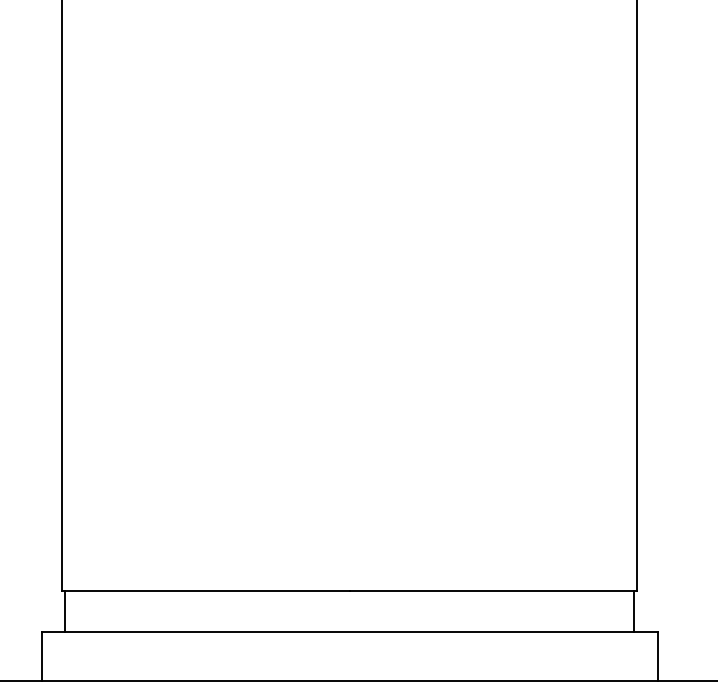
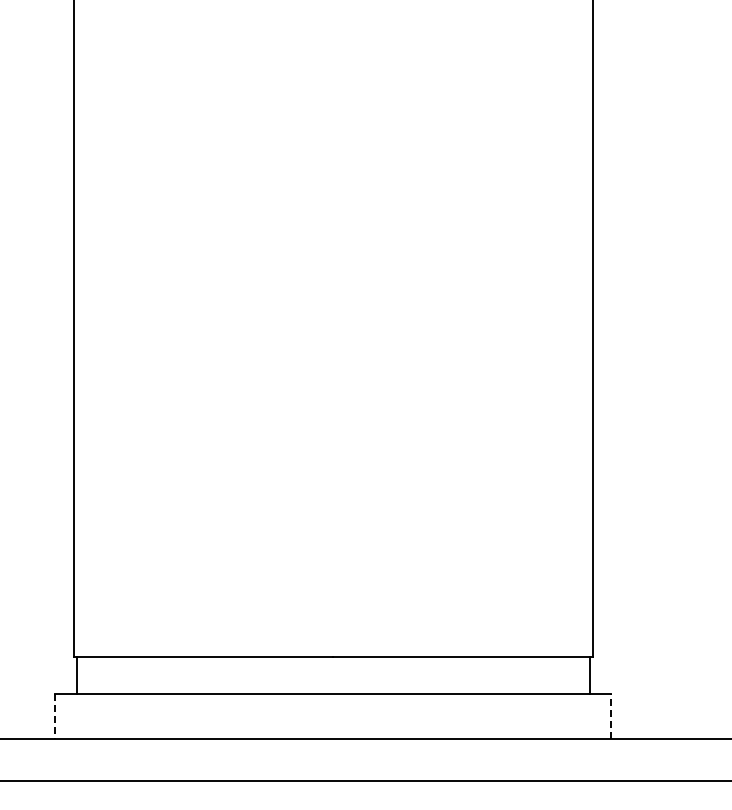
line: (658, 656) -> (611, 716), solid -> dashed
line: (41, 657) -> (55, 717), solid -> dashed

